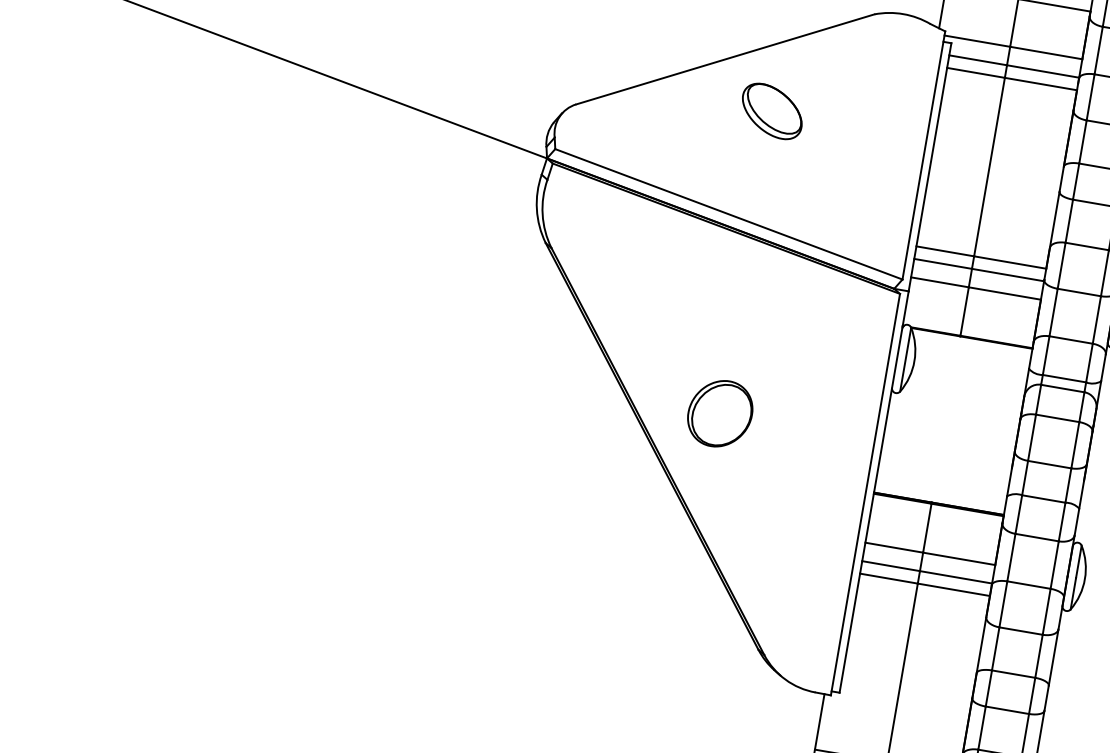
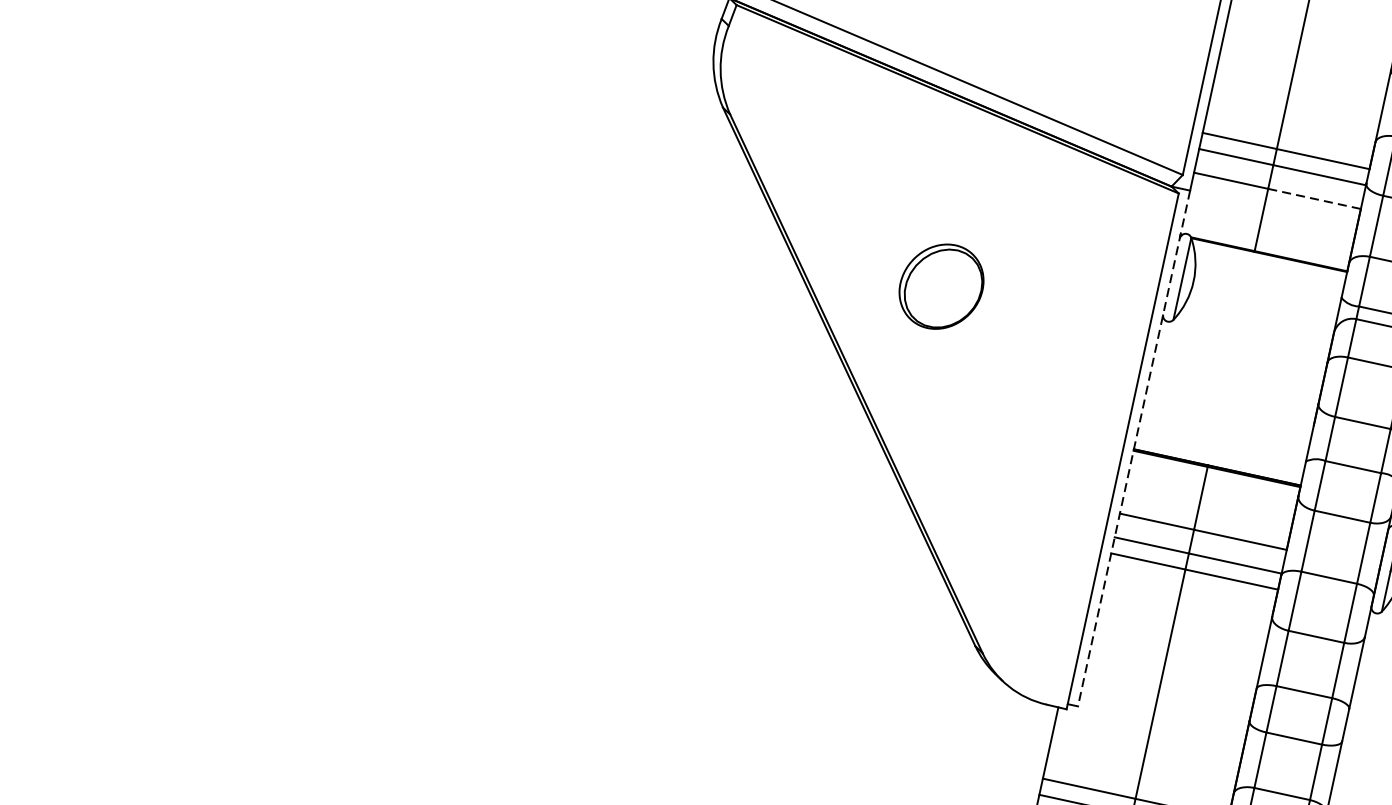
line: (1004, 293) -> (1314, 198), solid -> dashed
part: (720, 413) -> (941, 286), moved
line: (874, 492) -> (1134, 449), solid -> dashed

